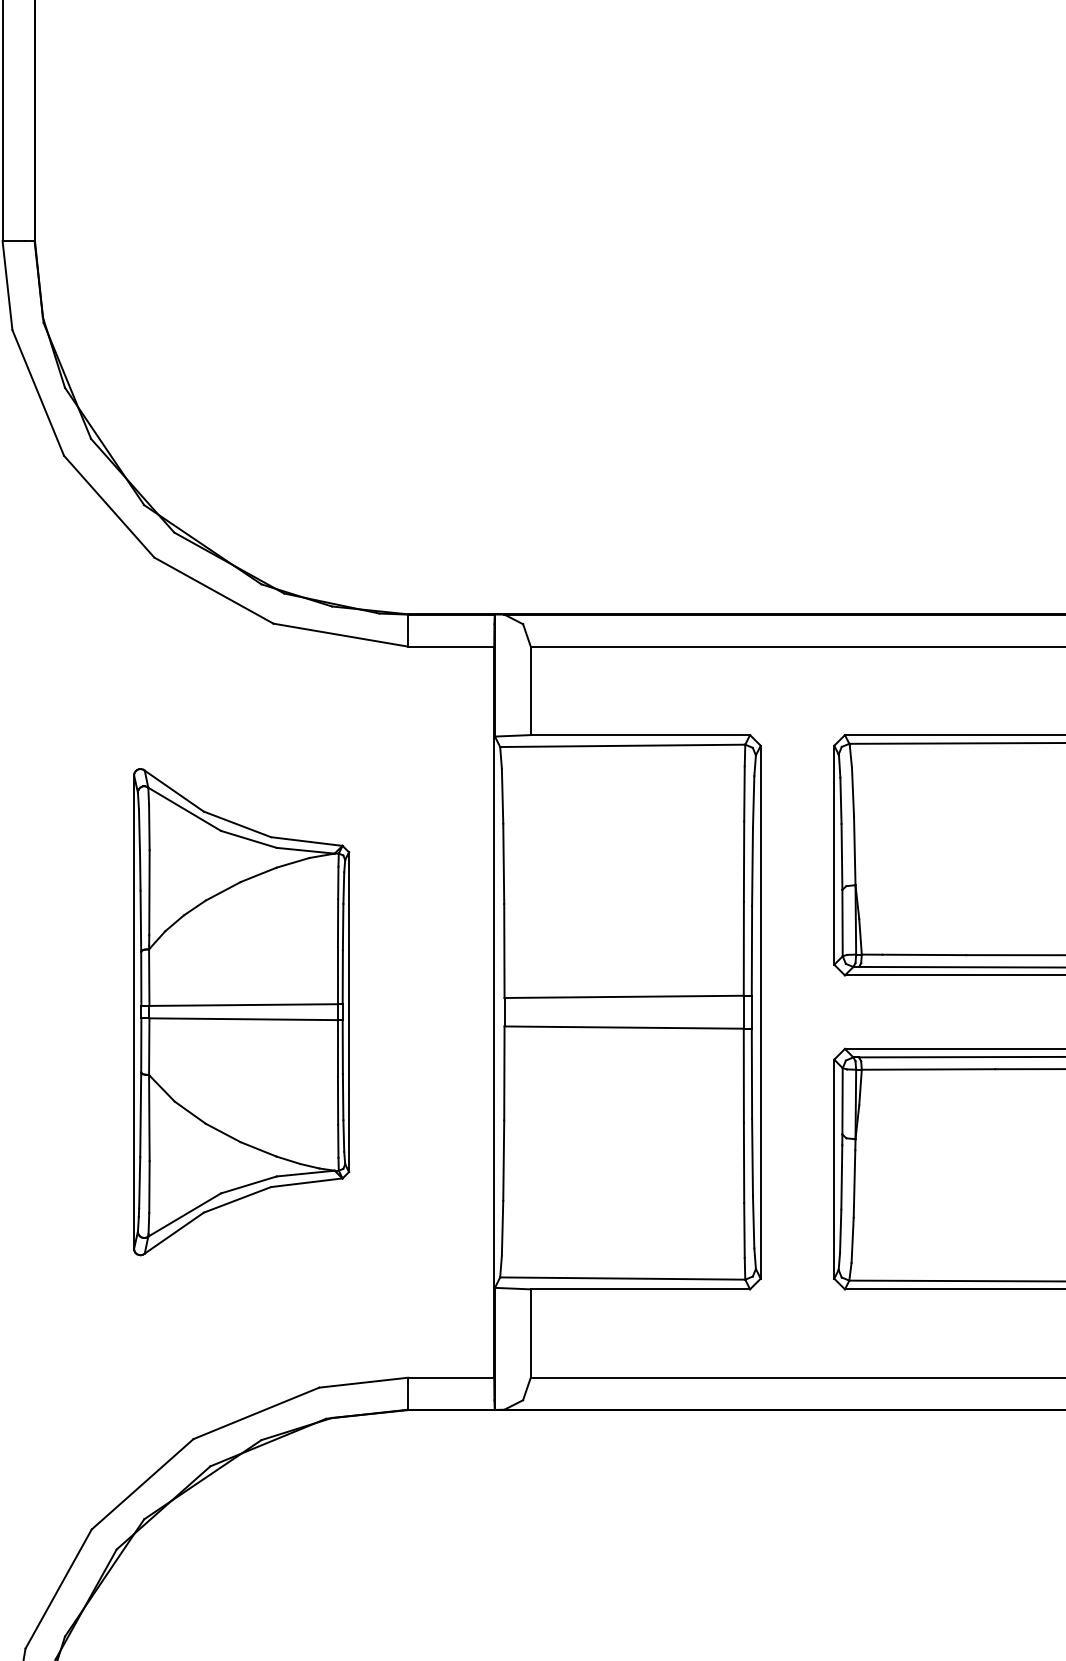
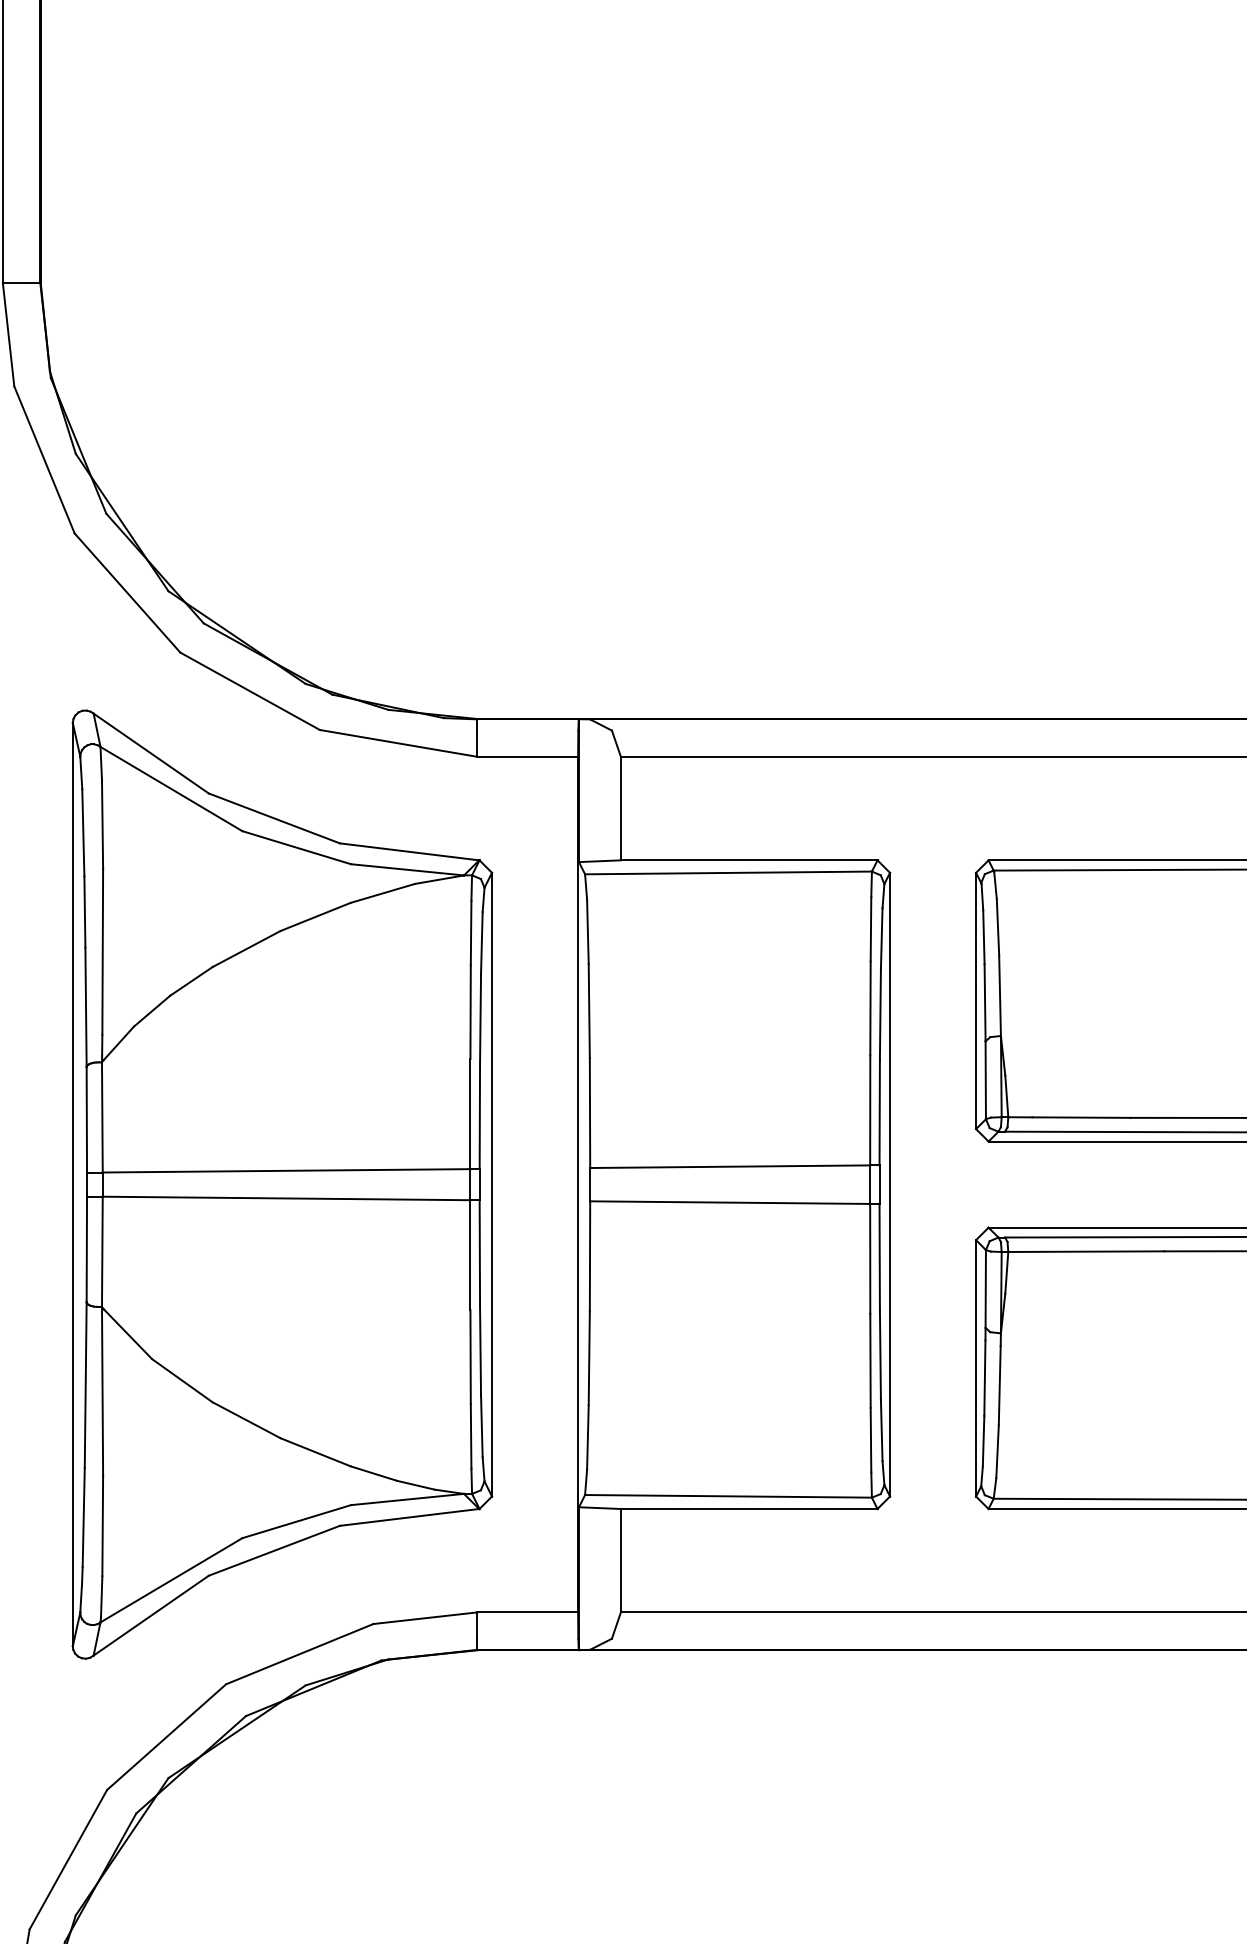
part: (241, 1012) -> (282, 1184), size x1.67

